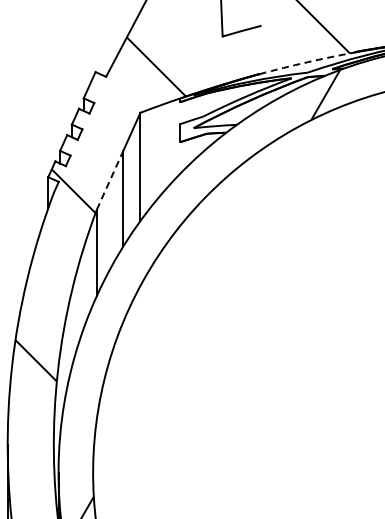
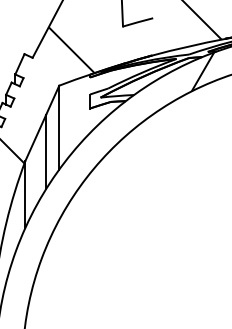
arc: (307, 62) -> (188, 46), dashed -> solid
line: (110, 179) -> (36, 137), dashed -> solid

